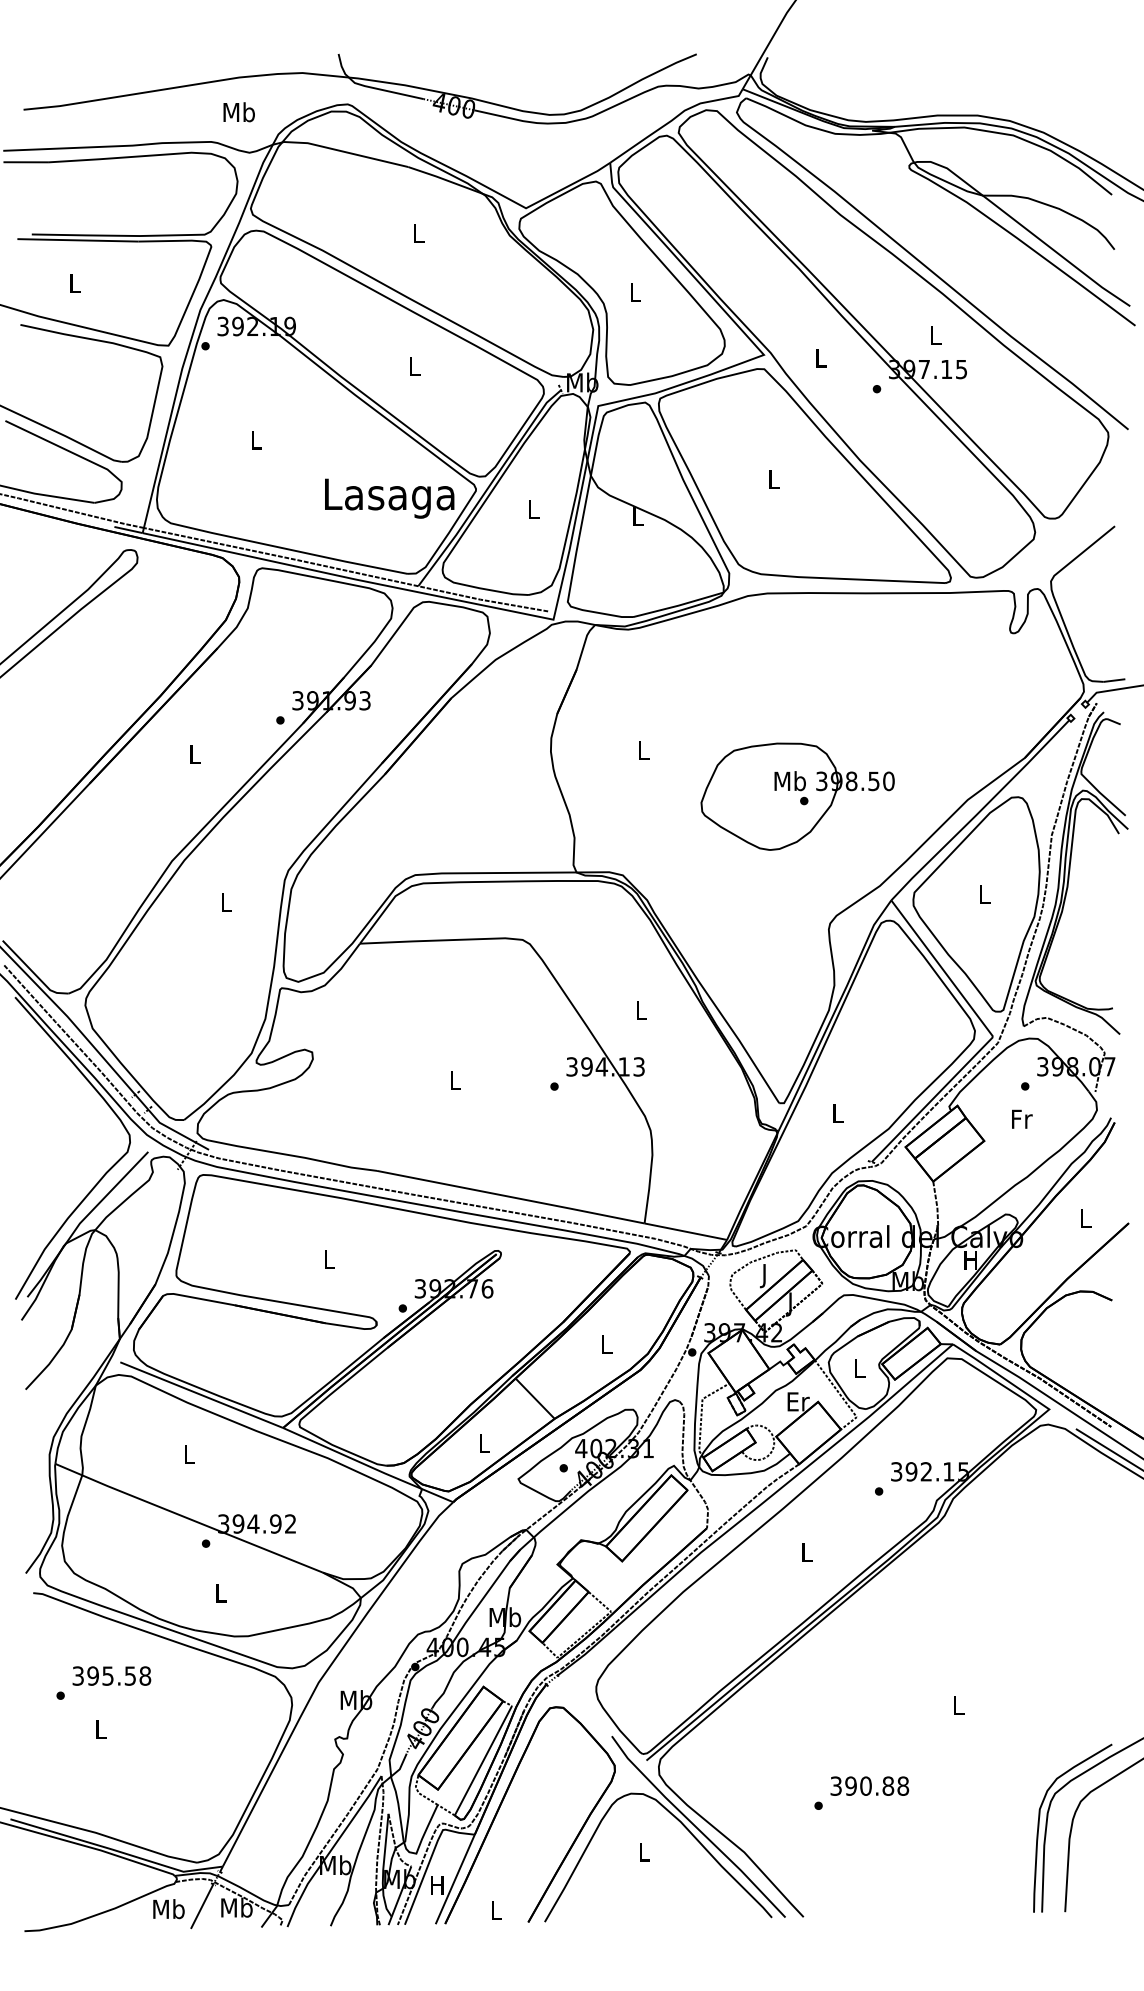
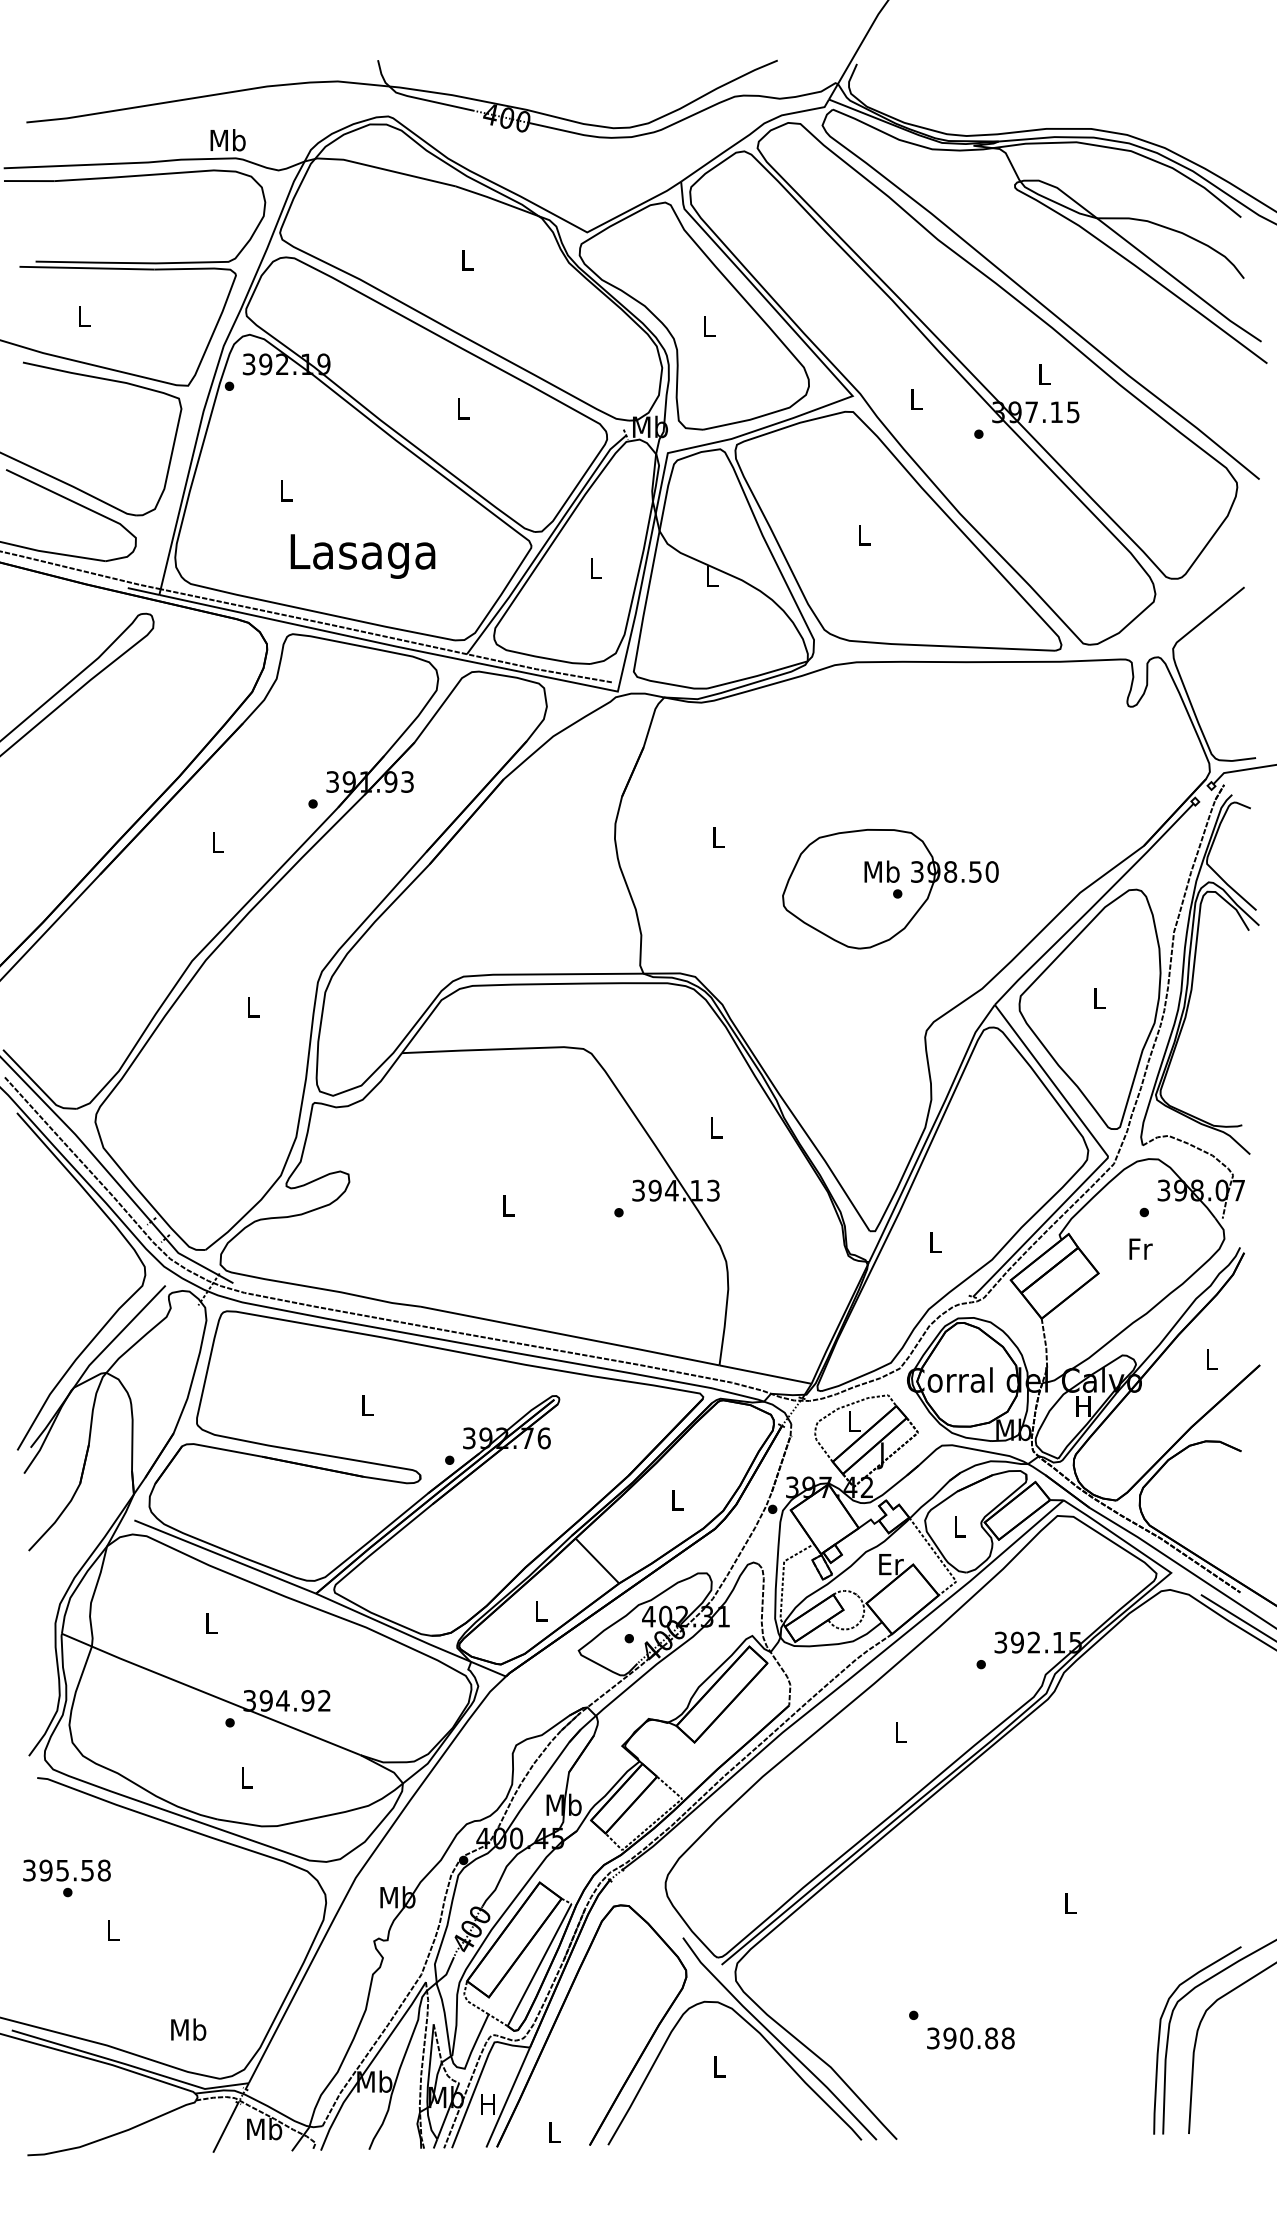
text: (238, 112) -> (227, 140), moved
text: (389, 498) -> (362, 556), moved
text: (765, 1275) -> (854, 1423), J -> L
text: (111, 1676) -> (66, 1870), moved
text: (869, 1786) -> (970, 2038), moved
text: (168, 1908) -> (188, 2029), moved

